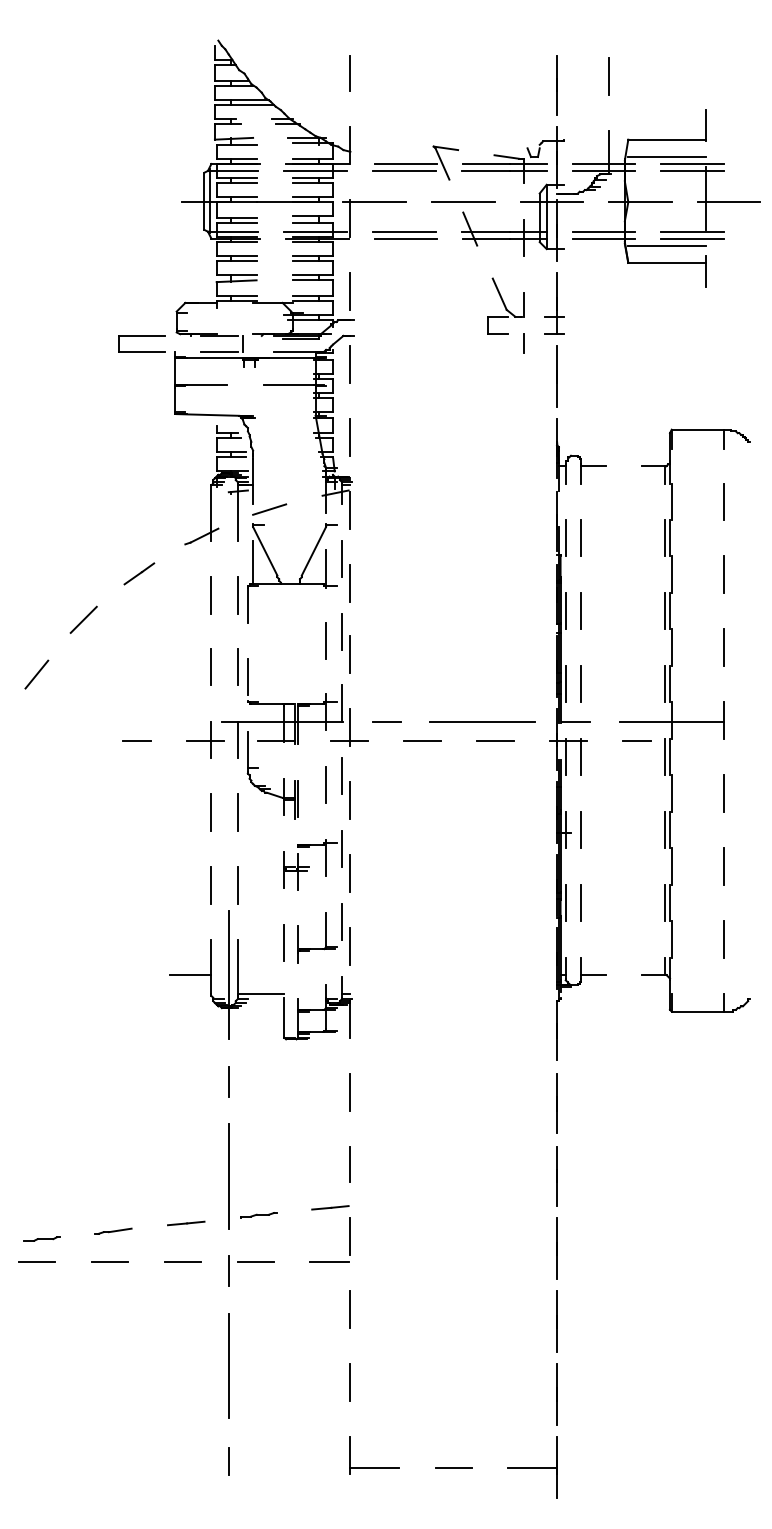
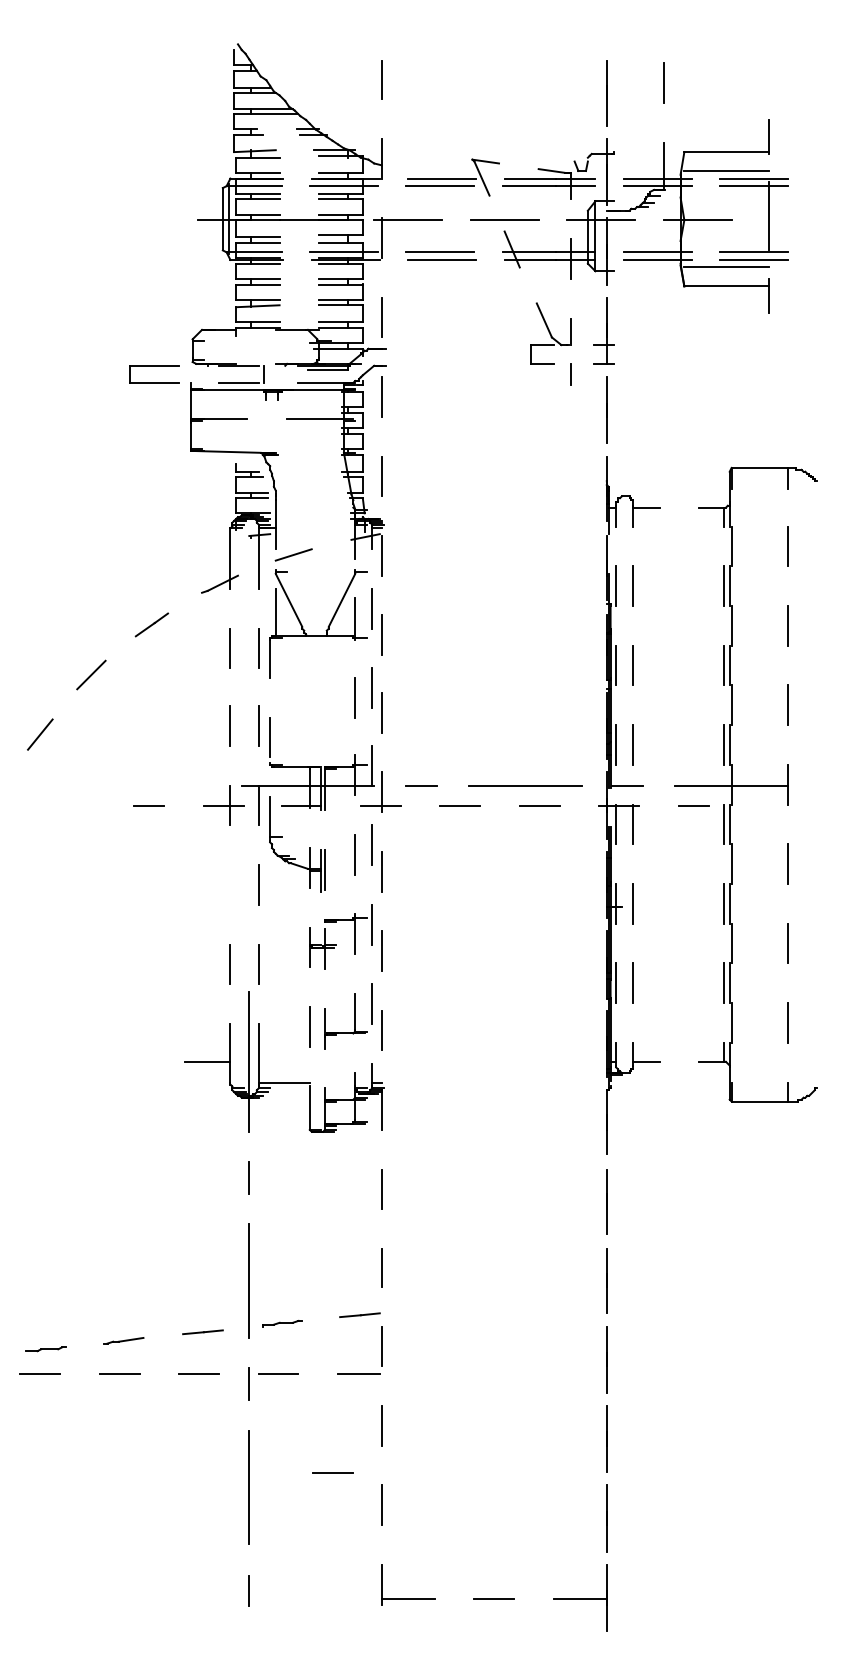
line: (728, 202) -> (793, 220), removed
line: (211, 812) -> (230, 884), removed
line: (305, 1352) -> (332, 1472), added

